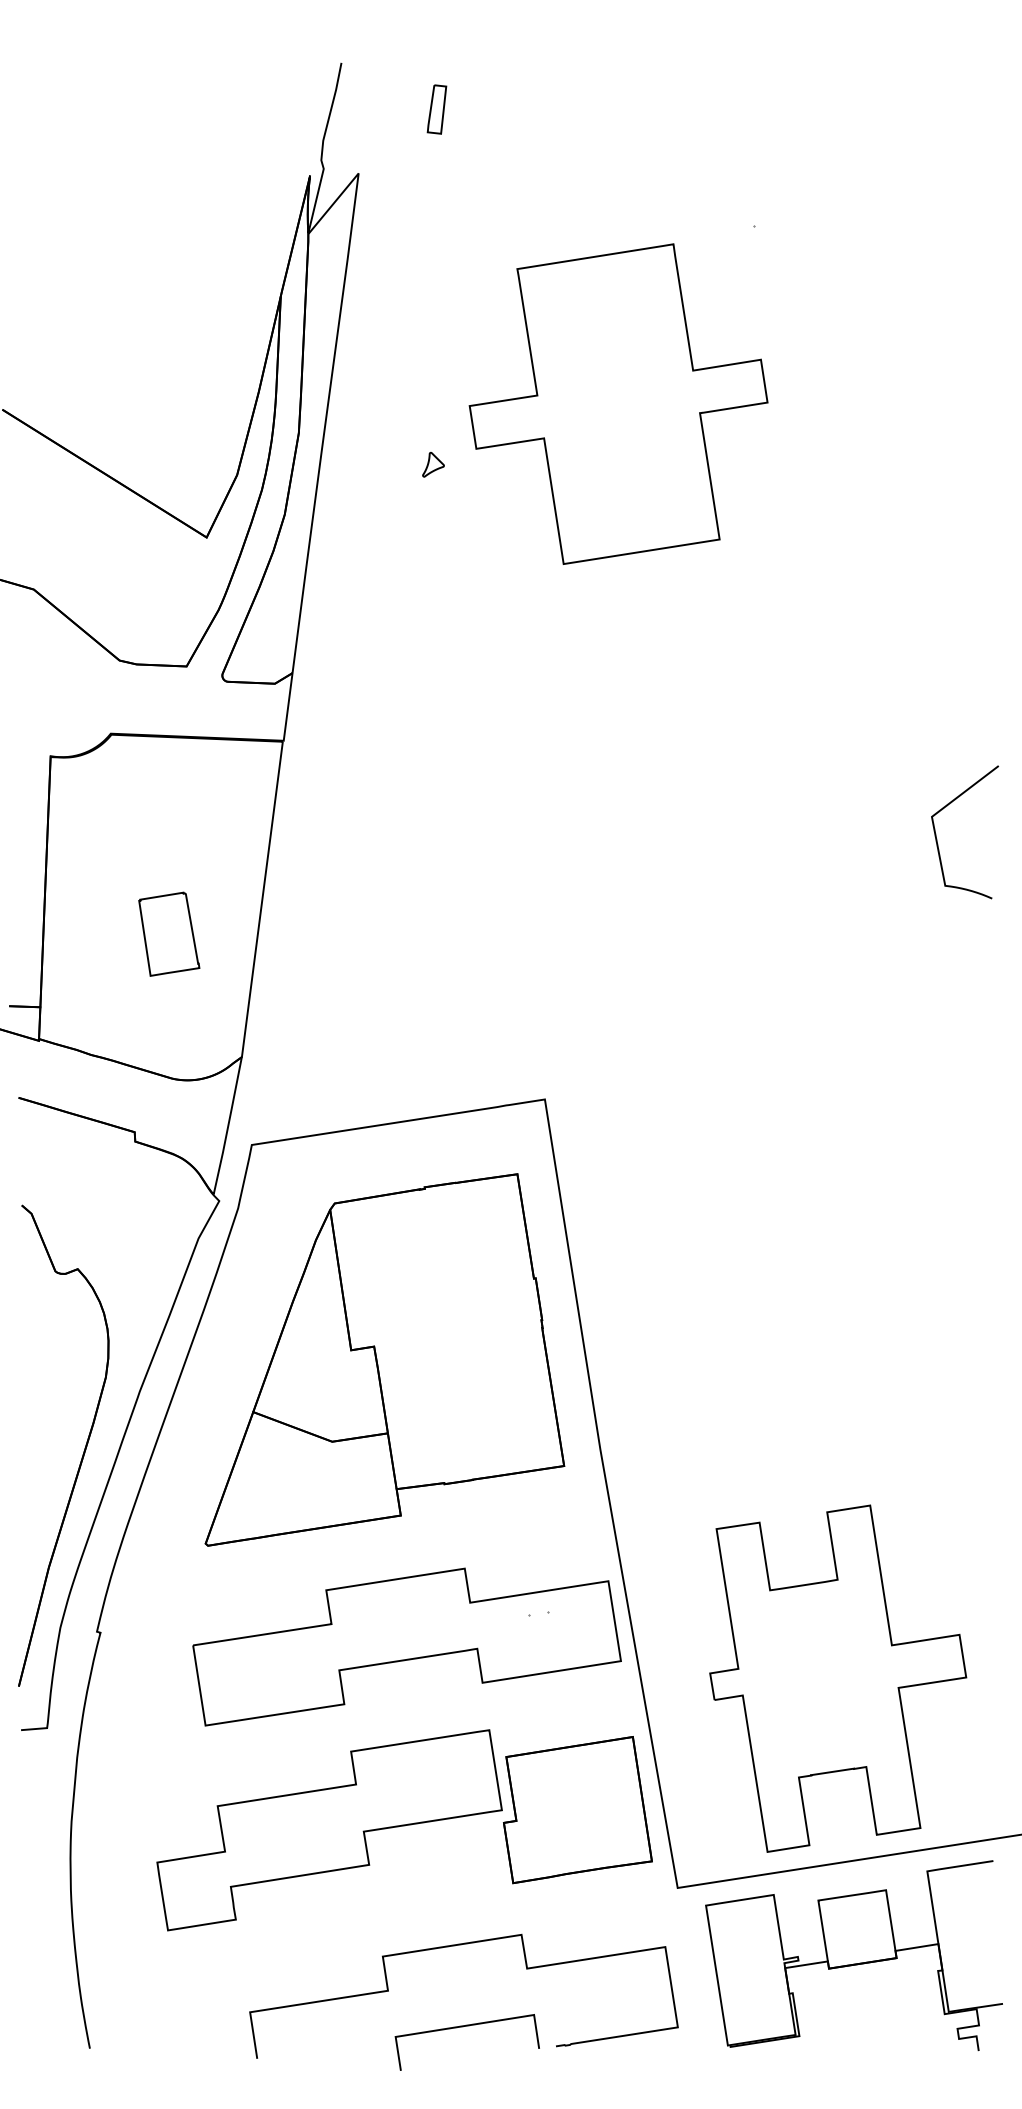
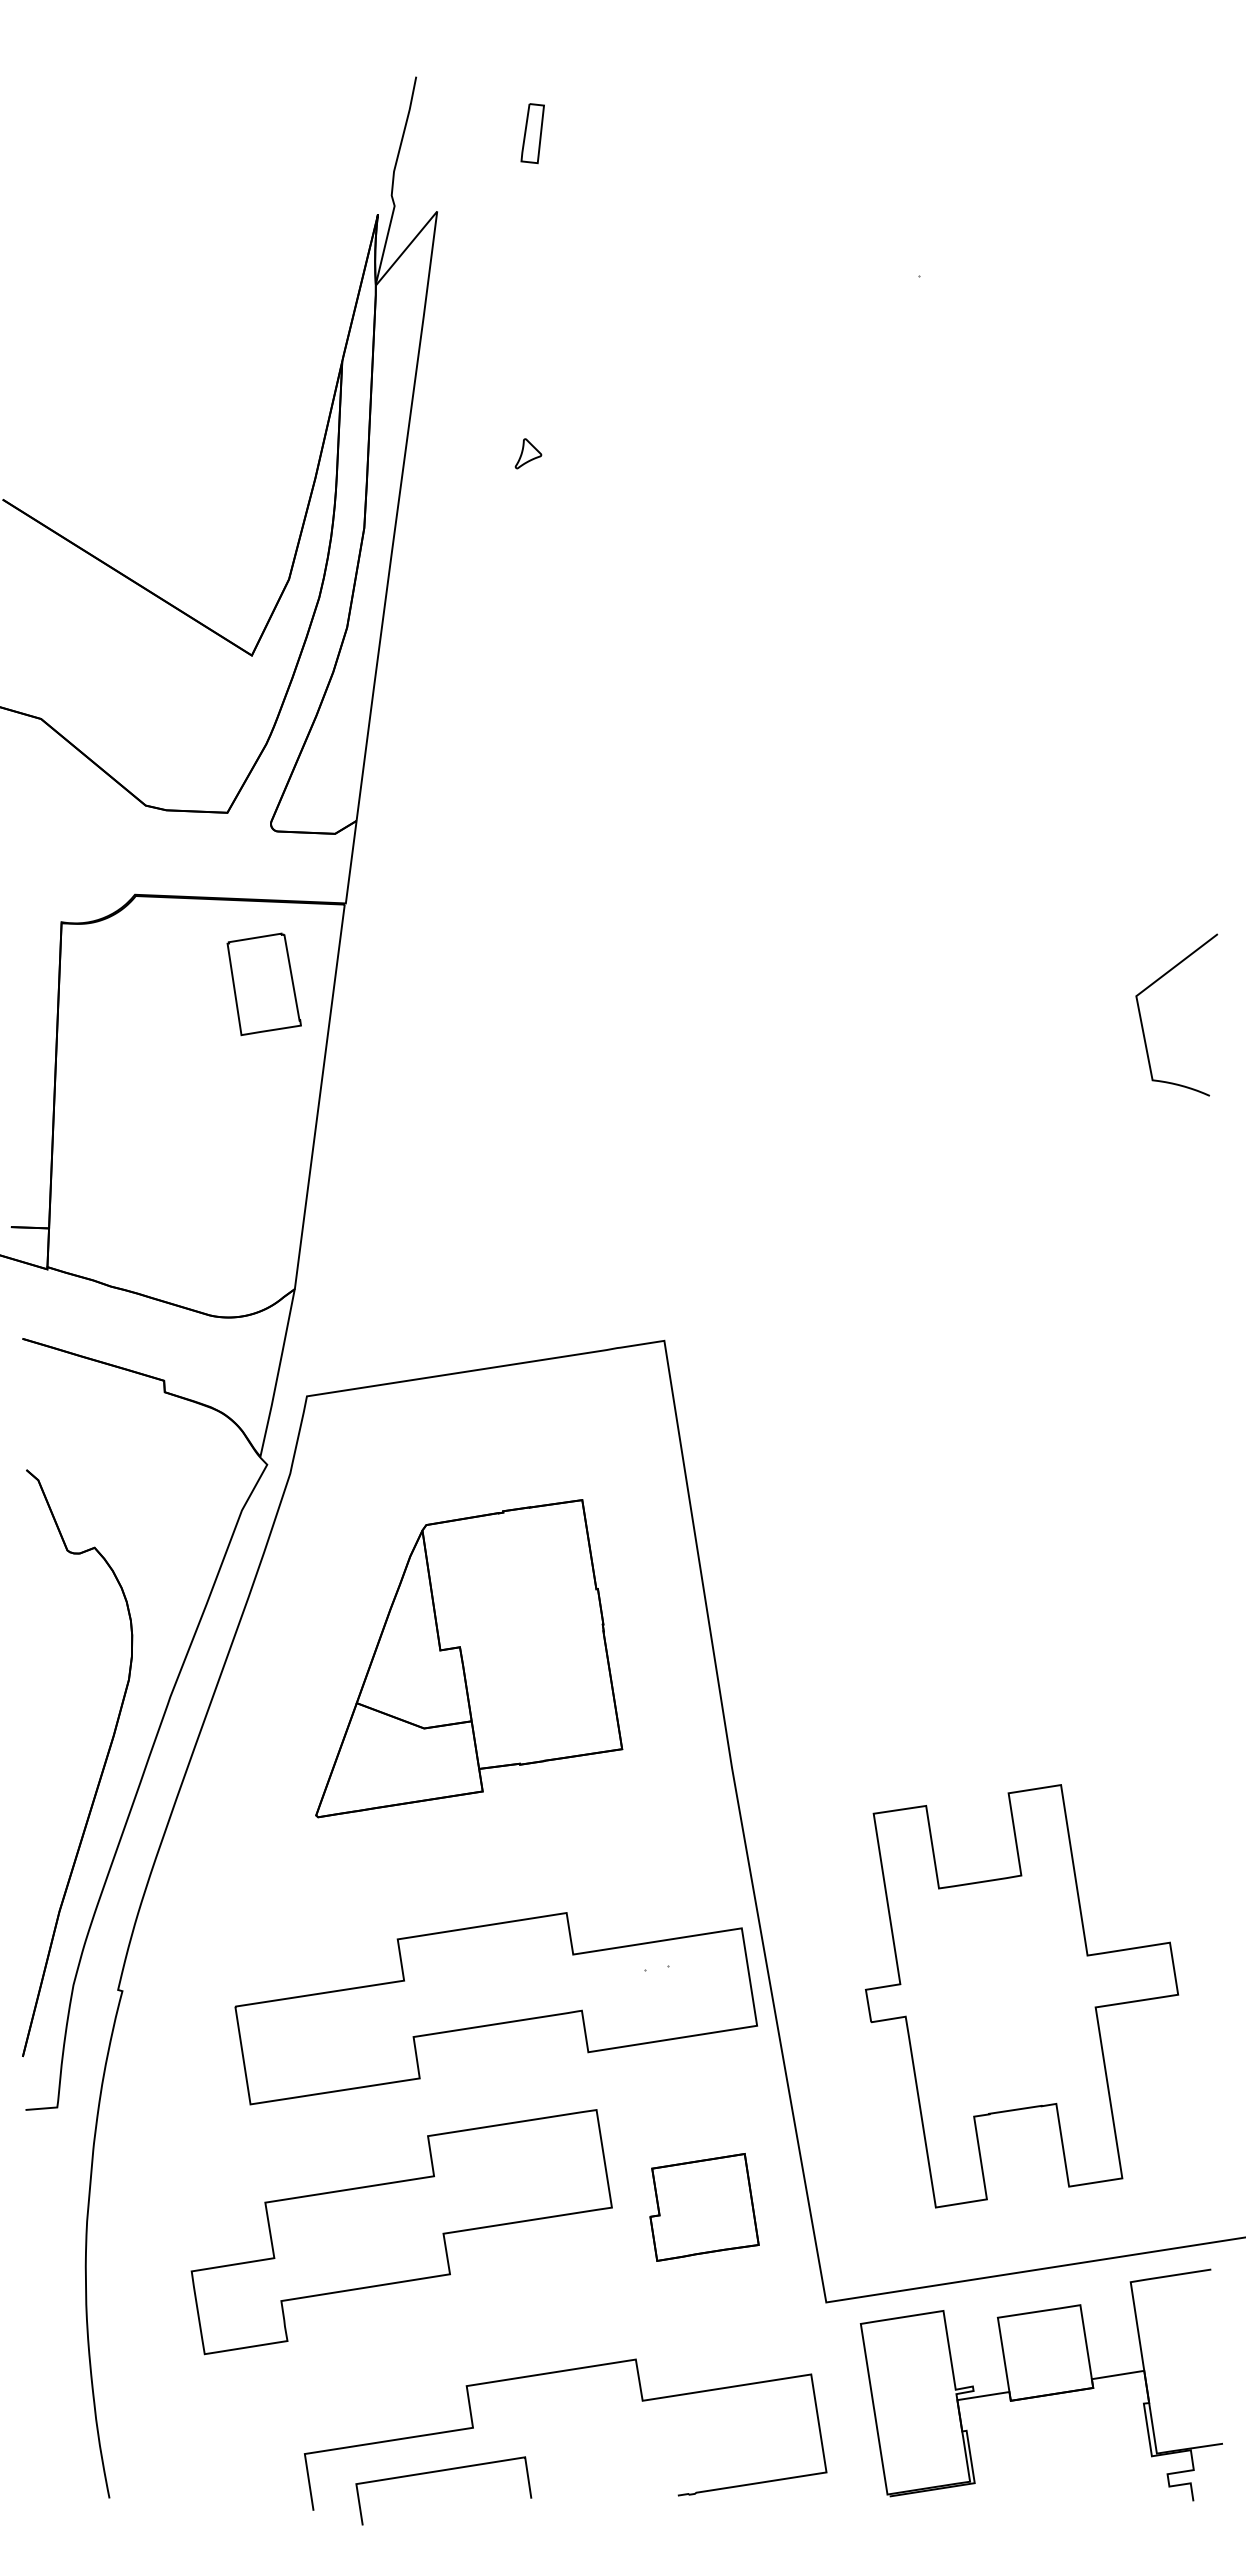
part: (618, 403) -> (753, 492), removed
part: (433, 464) -> (528, 453), moved
part: (168, 934) -> (263, 984), moved
part: (384, 1359) -> (468, 1658), size x0.7
part: (838, 1678) -> (1022, 1996), moved
part: (577, 1810) -> (704, 2207), size x0.6
curve: (462, 2027) -> (437, 2472), moved

